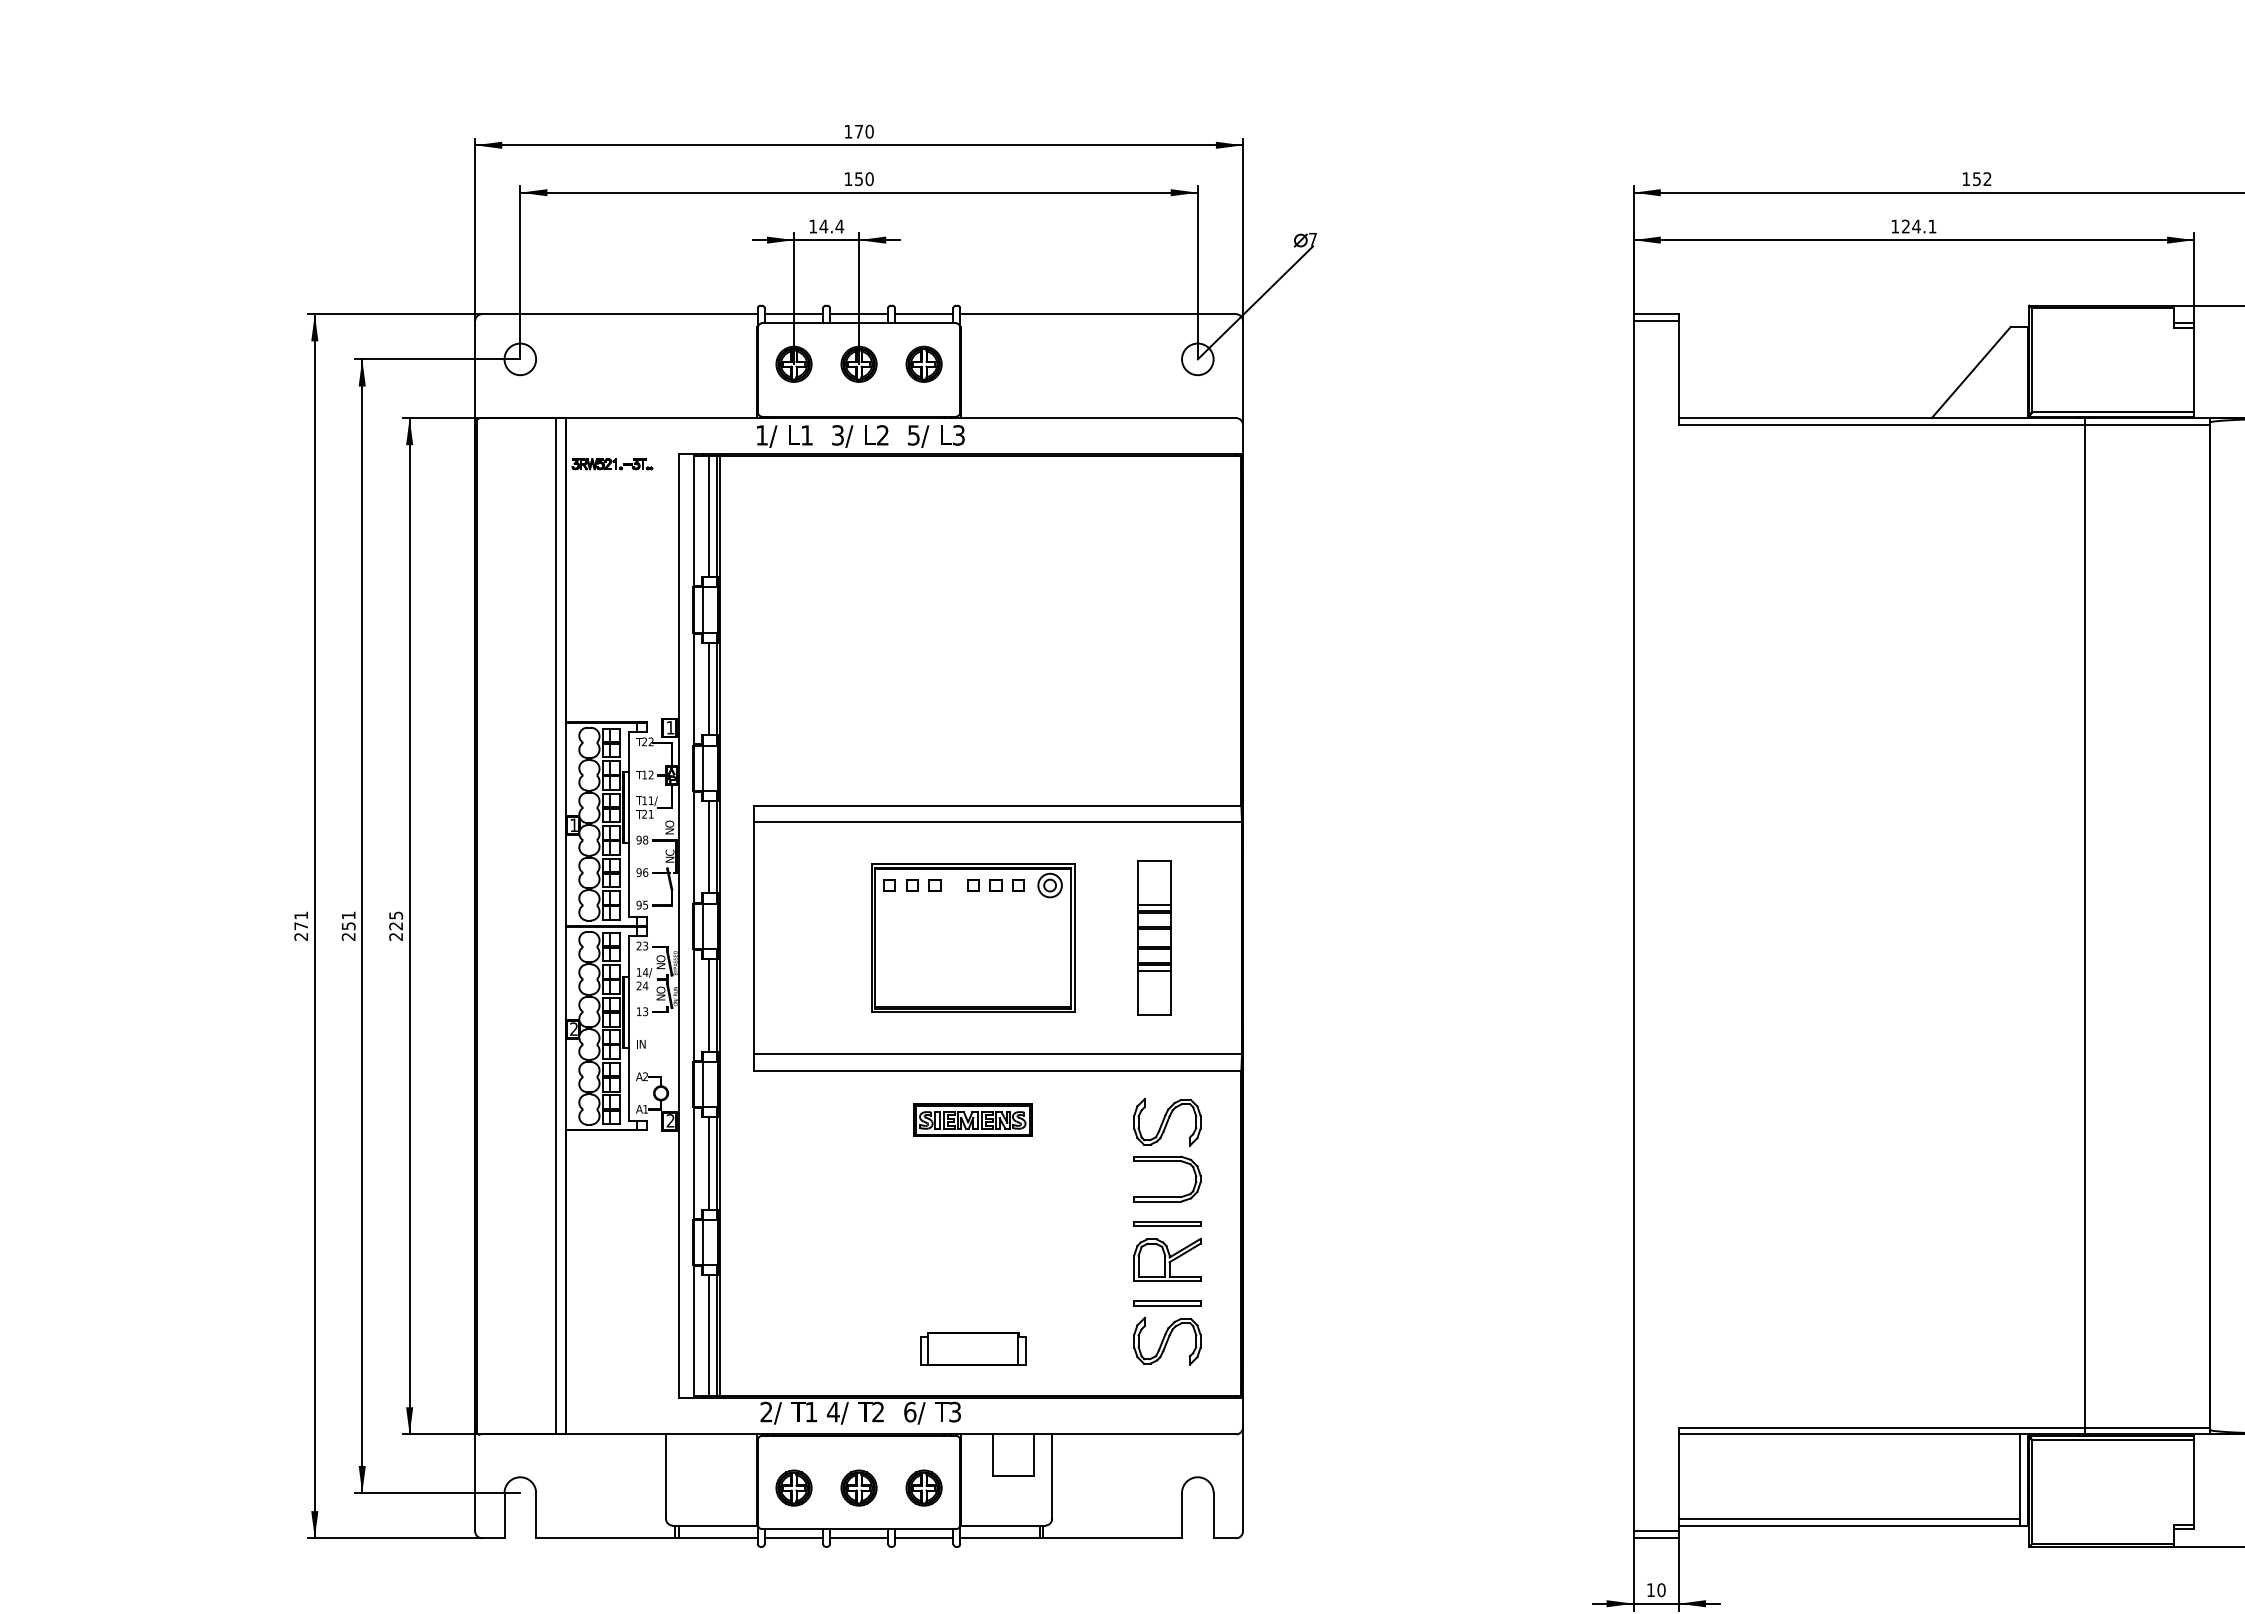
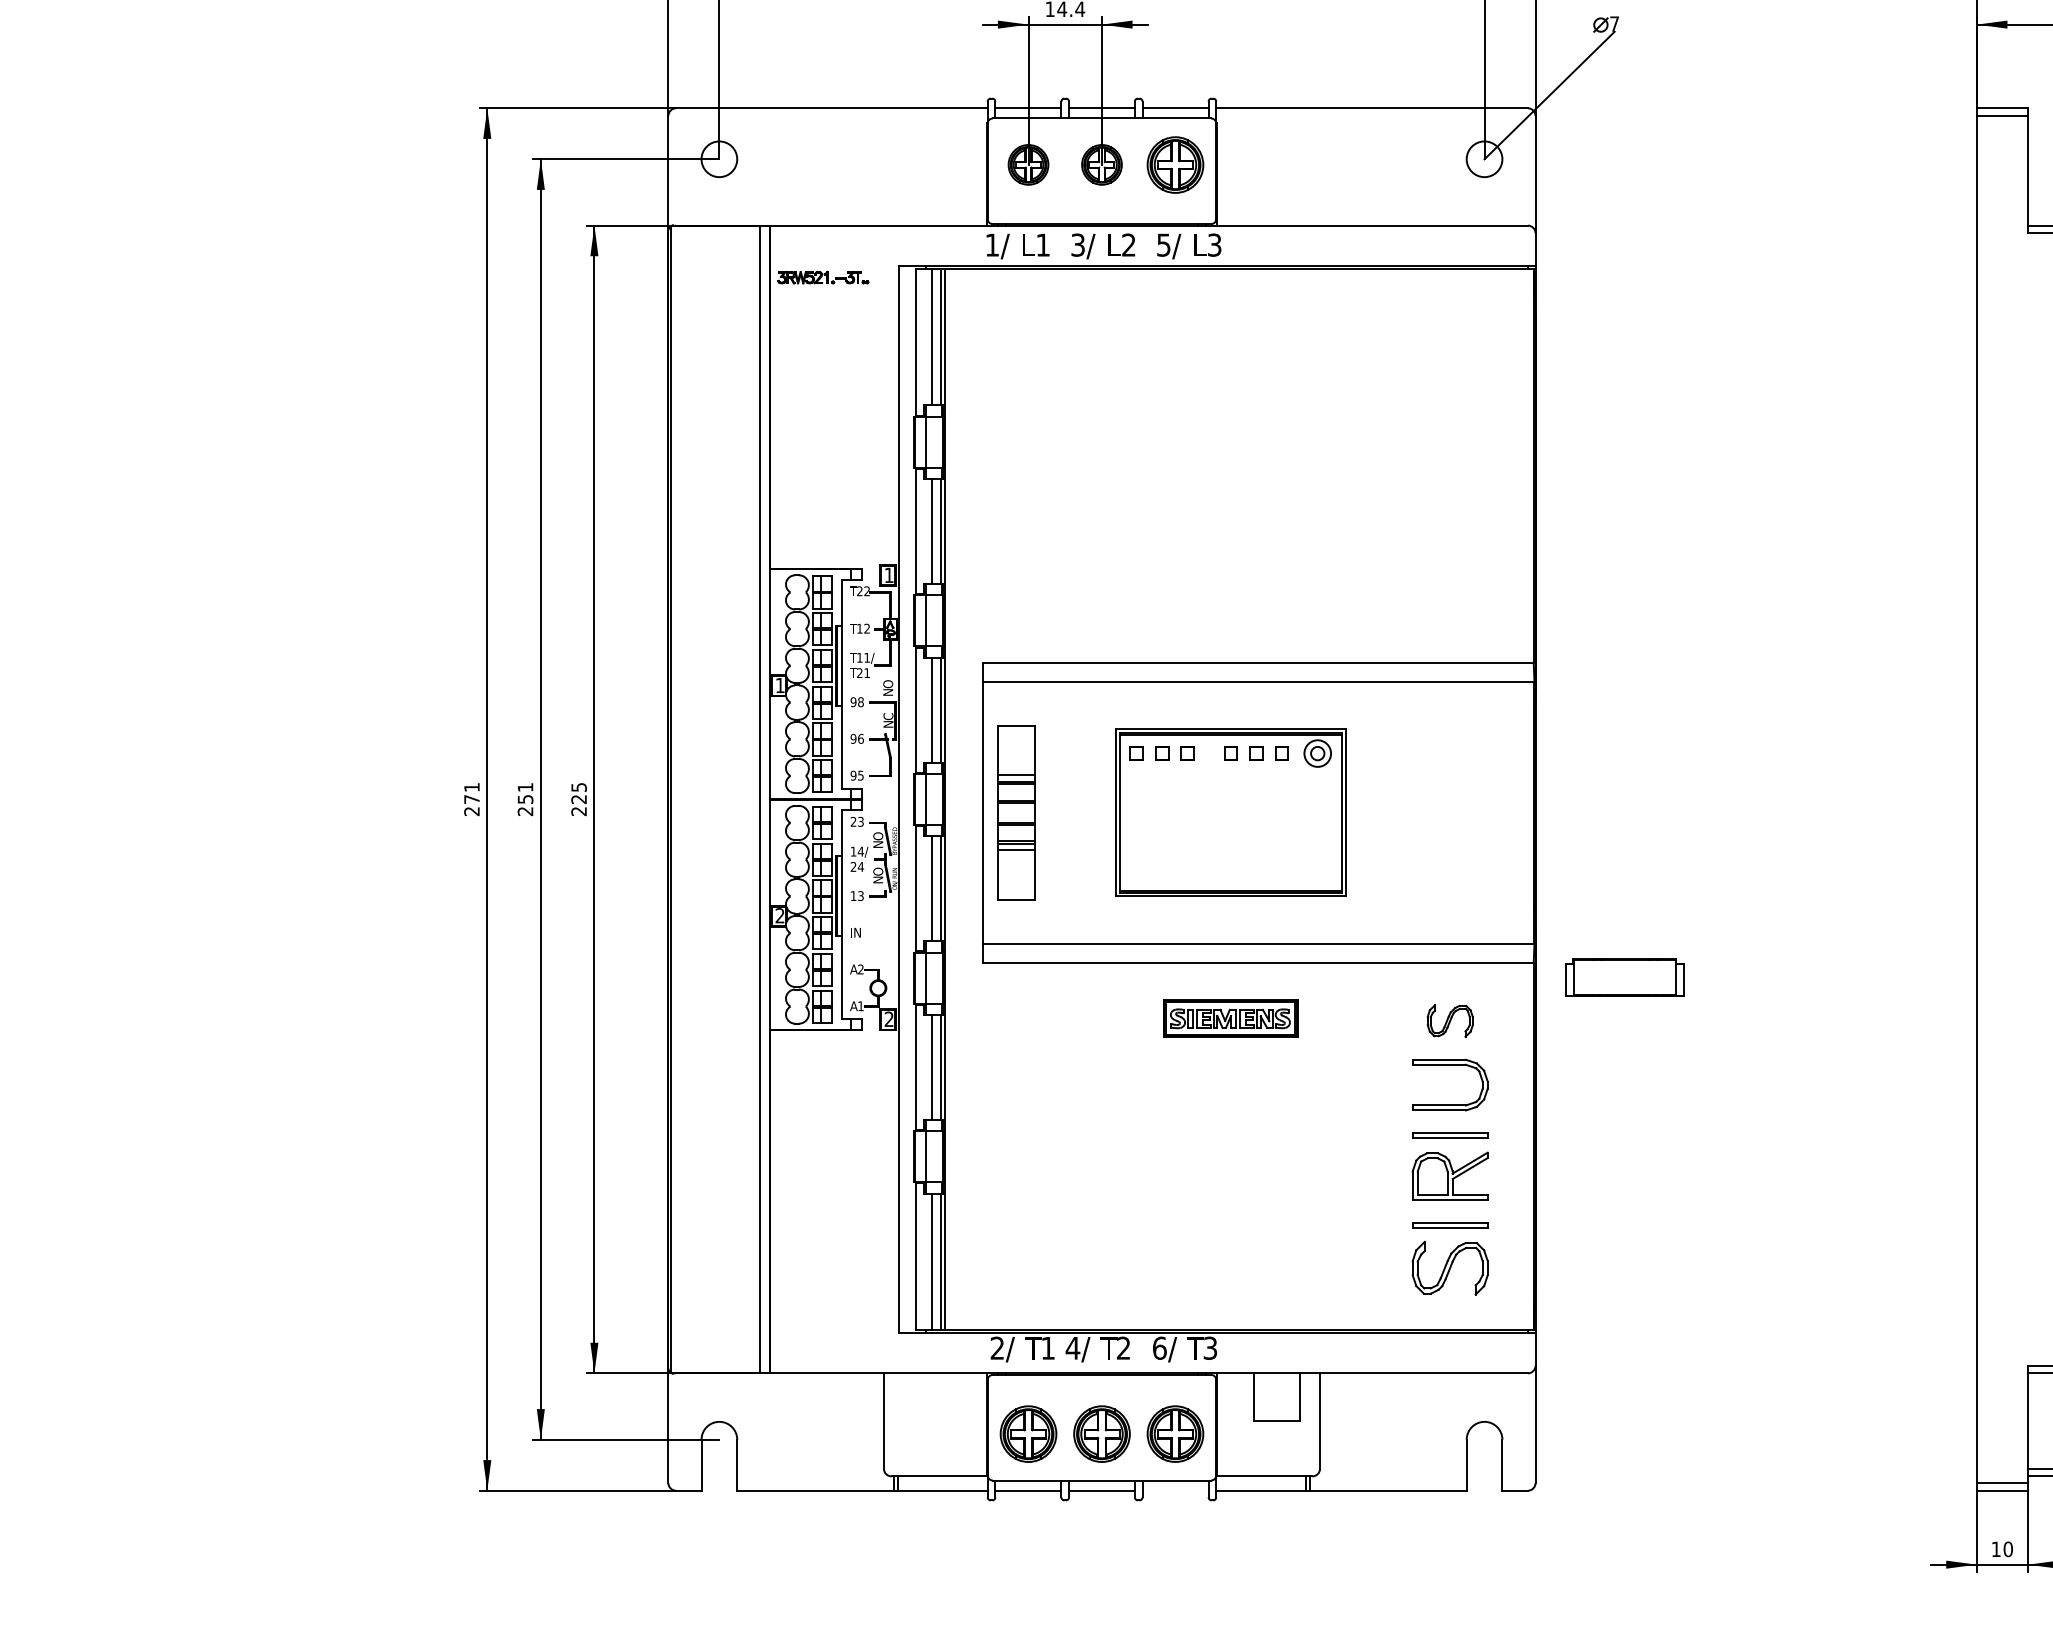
part: (923, 363) -> (1174, 163), size x1.4
part: (1154, 937) -> (1016, 812), moved
part: (1167, 1122) -> (1450, 1021), size x0.6
part: (973, 1348) -> (1625, 977), moved
part: (793, 1487) -> (1027, 1433), size x1.4
part: (858, 1487) -> (1101, 1433), size x1.4
part: (923, 1487) -> (1174, 1433), size x1.4
line: (923, 1538) -> (1174, 1490), removed

